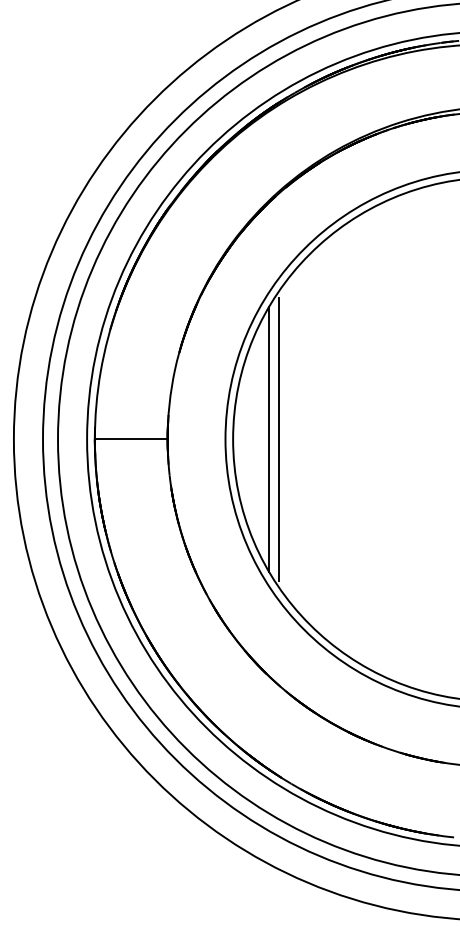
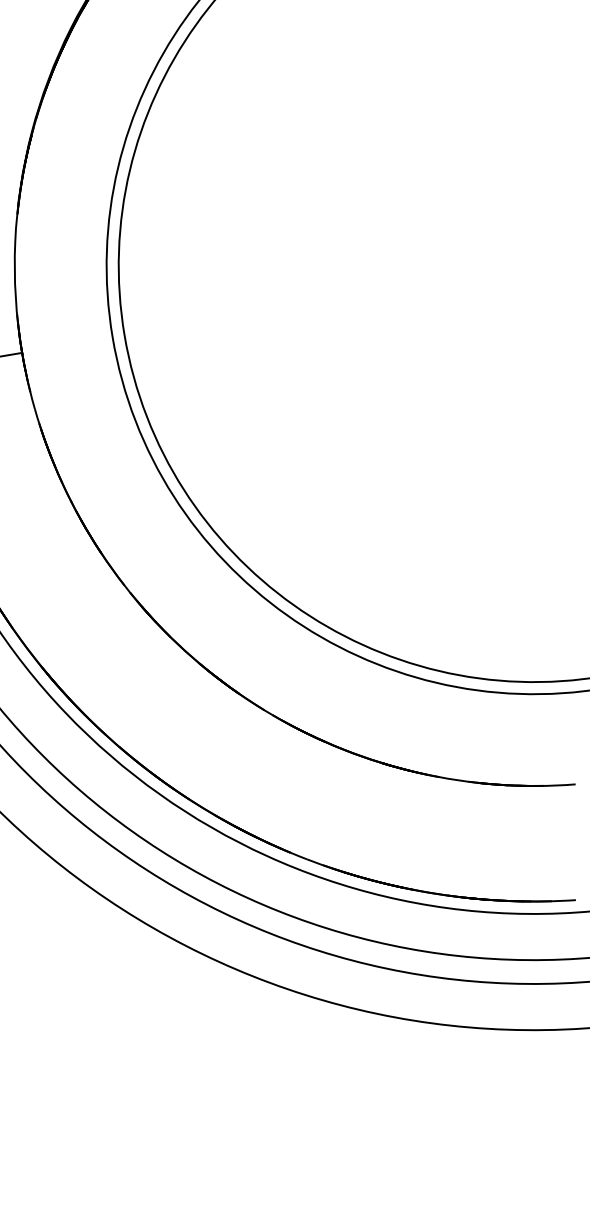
line: (269, 439) -> (181, 326), removed
line: (278, 439) -> (195, 323), removed

